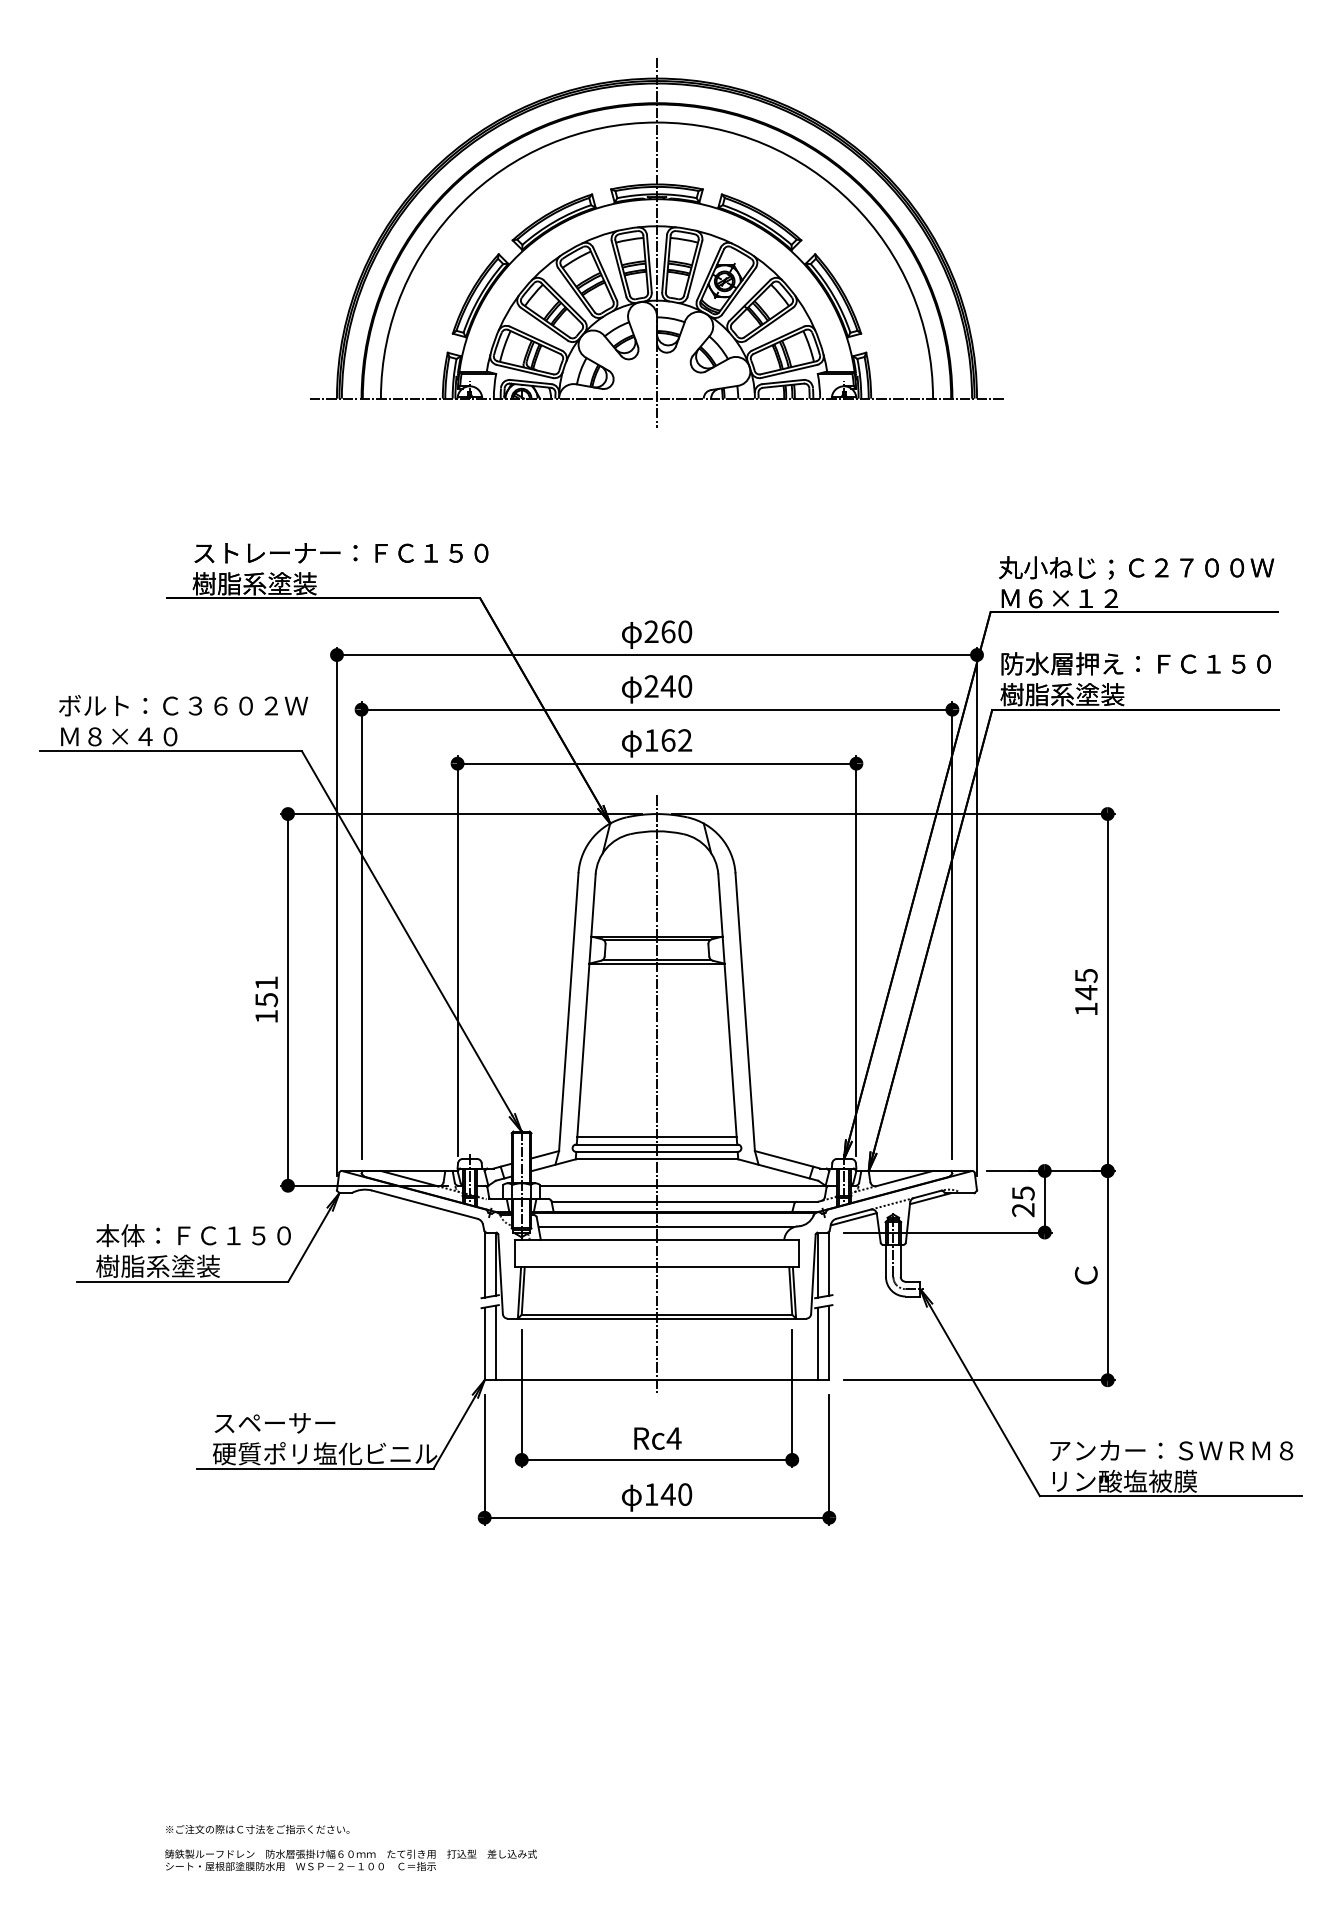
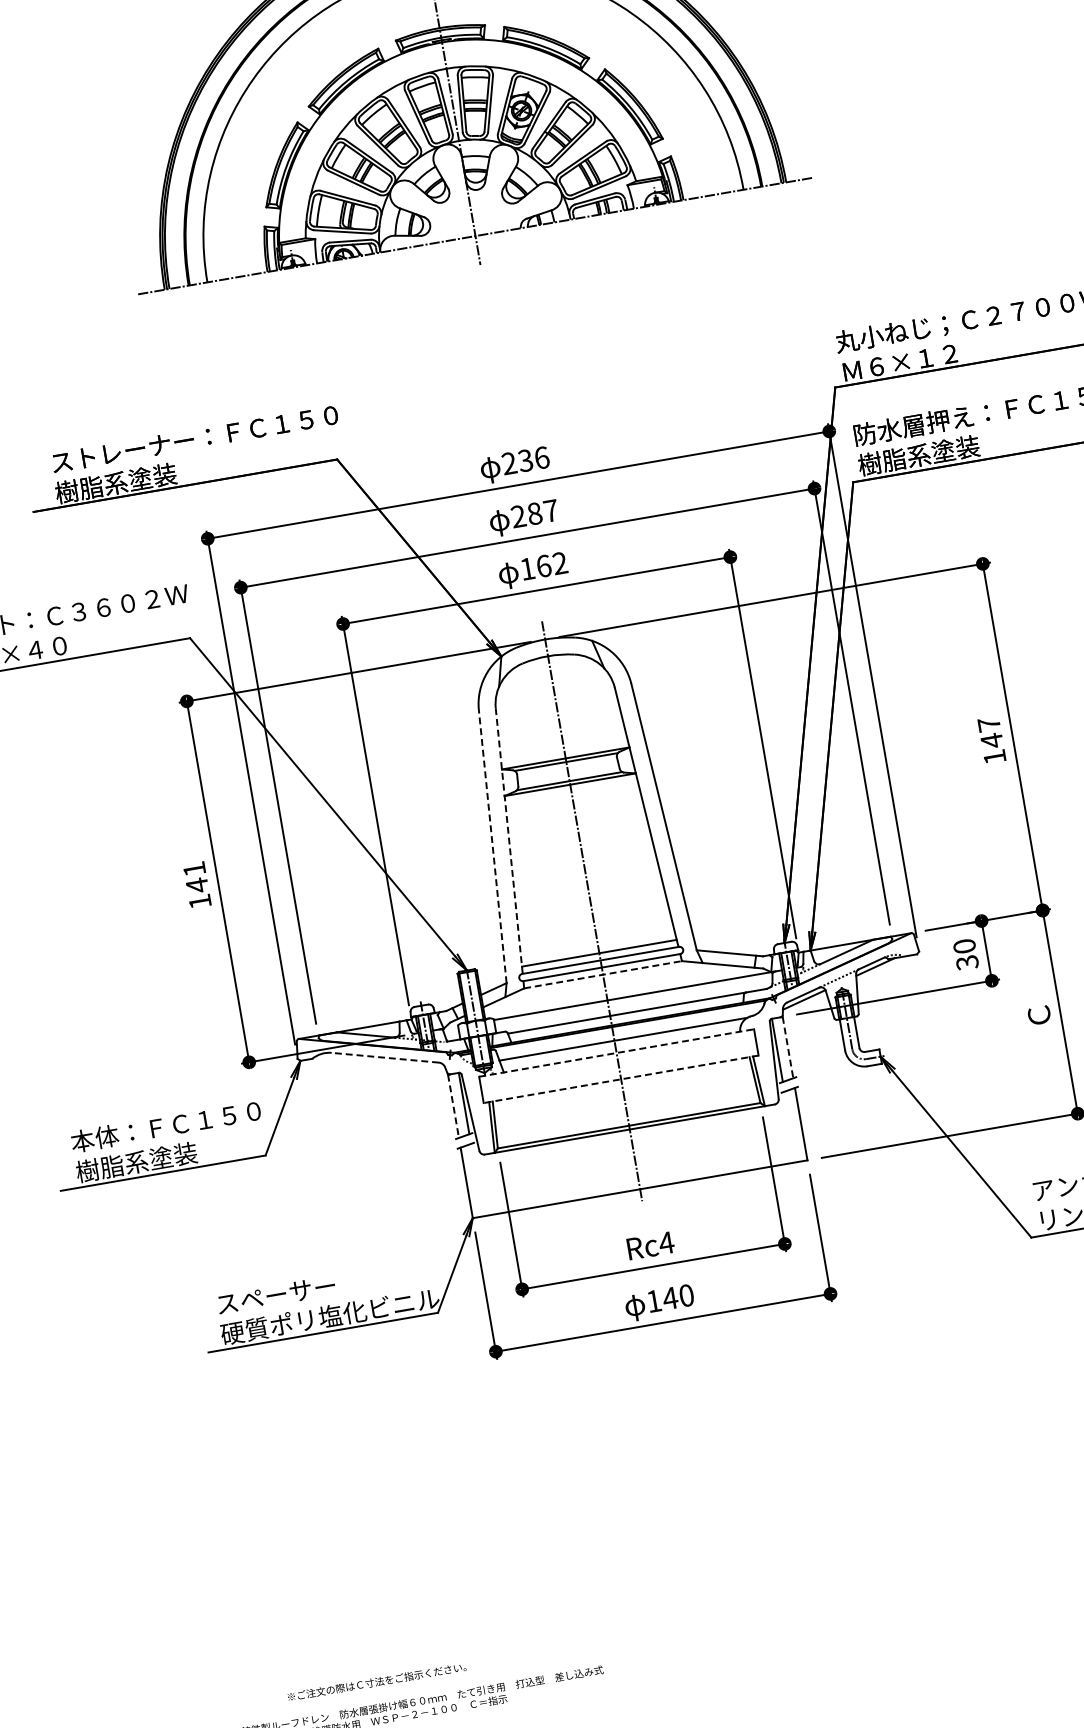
text: (676, 631) -> (533, 458), 260 -> 236
text: (676, 686) -> (542, 512), 240 -> 287
text: (1086, 975) -> (989, 724), 145 -> 147
text: (266, 999) -> (197, 885), 151 -> 141
line: (586, 1008) -> (509, 840), solid -> dashed
line: (568, 1011) -> (492, 846), solid -> dashed
line: (657, 1159) -> (603, 974), solid -> dashed
text: (1023, 1201) -> (966, 954), 25 -> 30
line: (424, 1204) -> (384, 1057), solid -> dashed
line: (657, 1239) -> (617, 1052), solid -> dashed
line: (829, 1264) -> (788, 1047), solid -> dashed
line: (484, 1265) -> (453, 1106), solid -> dashed
line: (657, 1267) -> (621, 1079), solid -> dashed
line: (495, 1342) -> (477, 1179), removed
line: (818, 1343) -> (790, 1126), removed
text: (257, 1829) -> (376, 1682), moved

